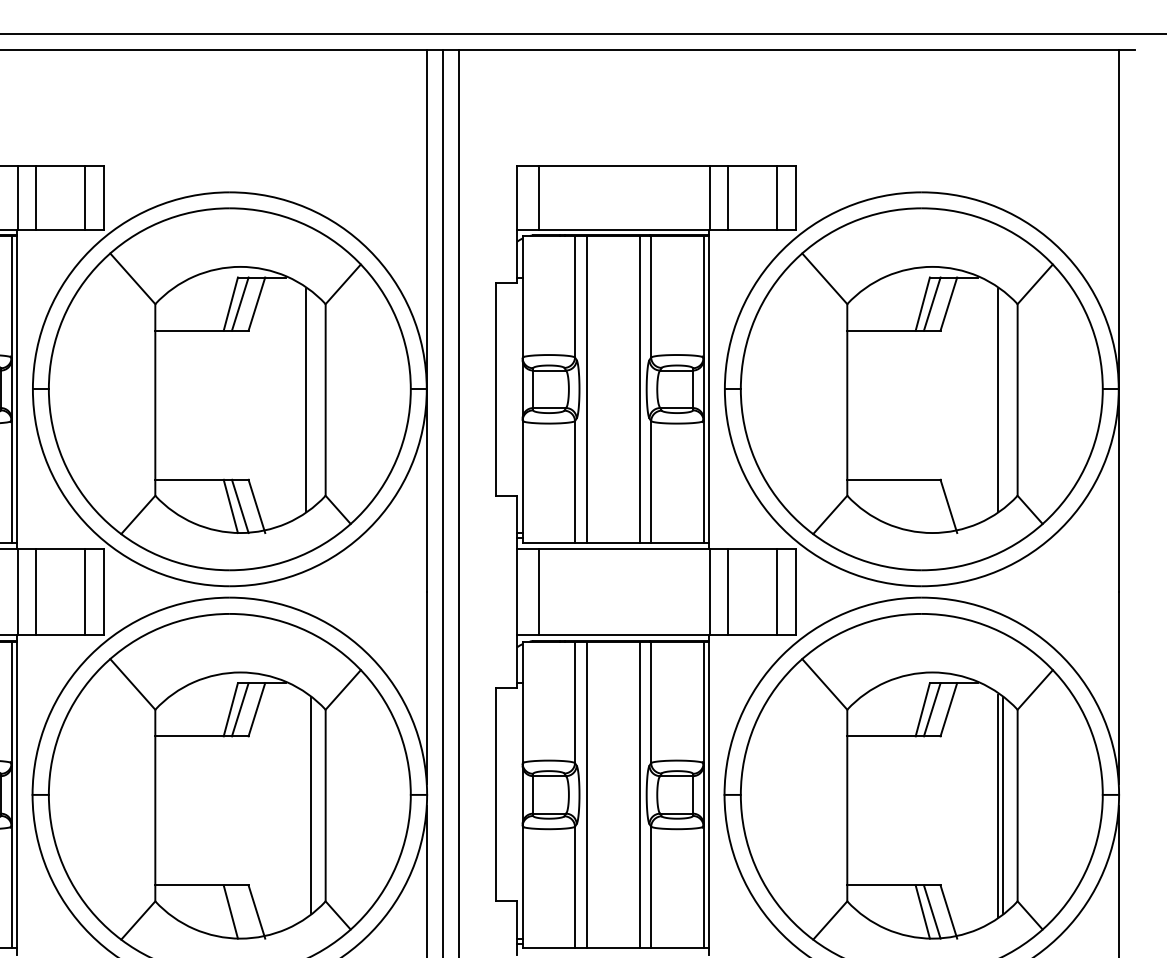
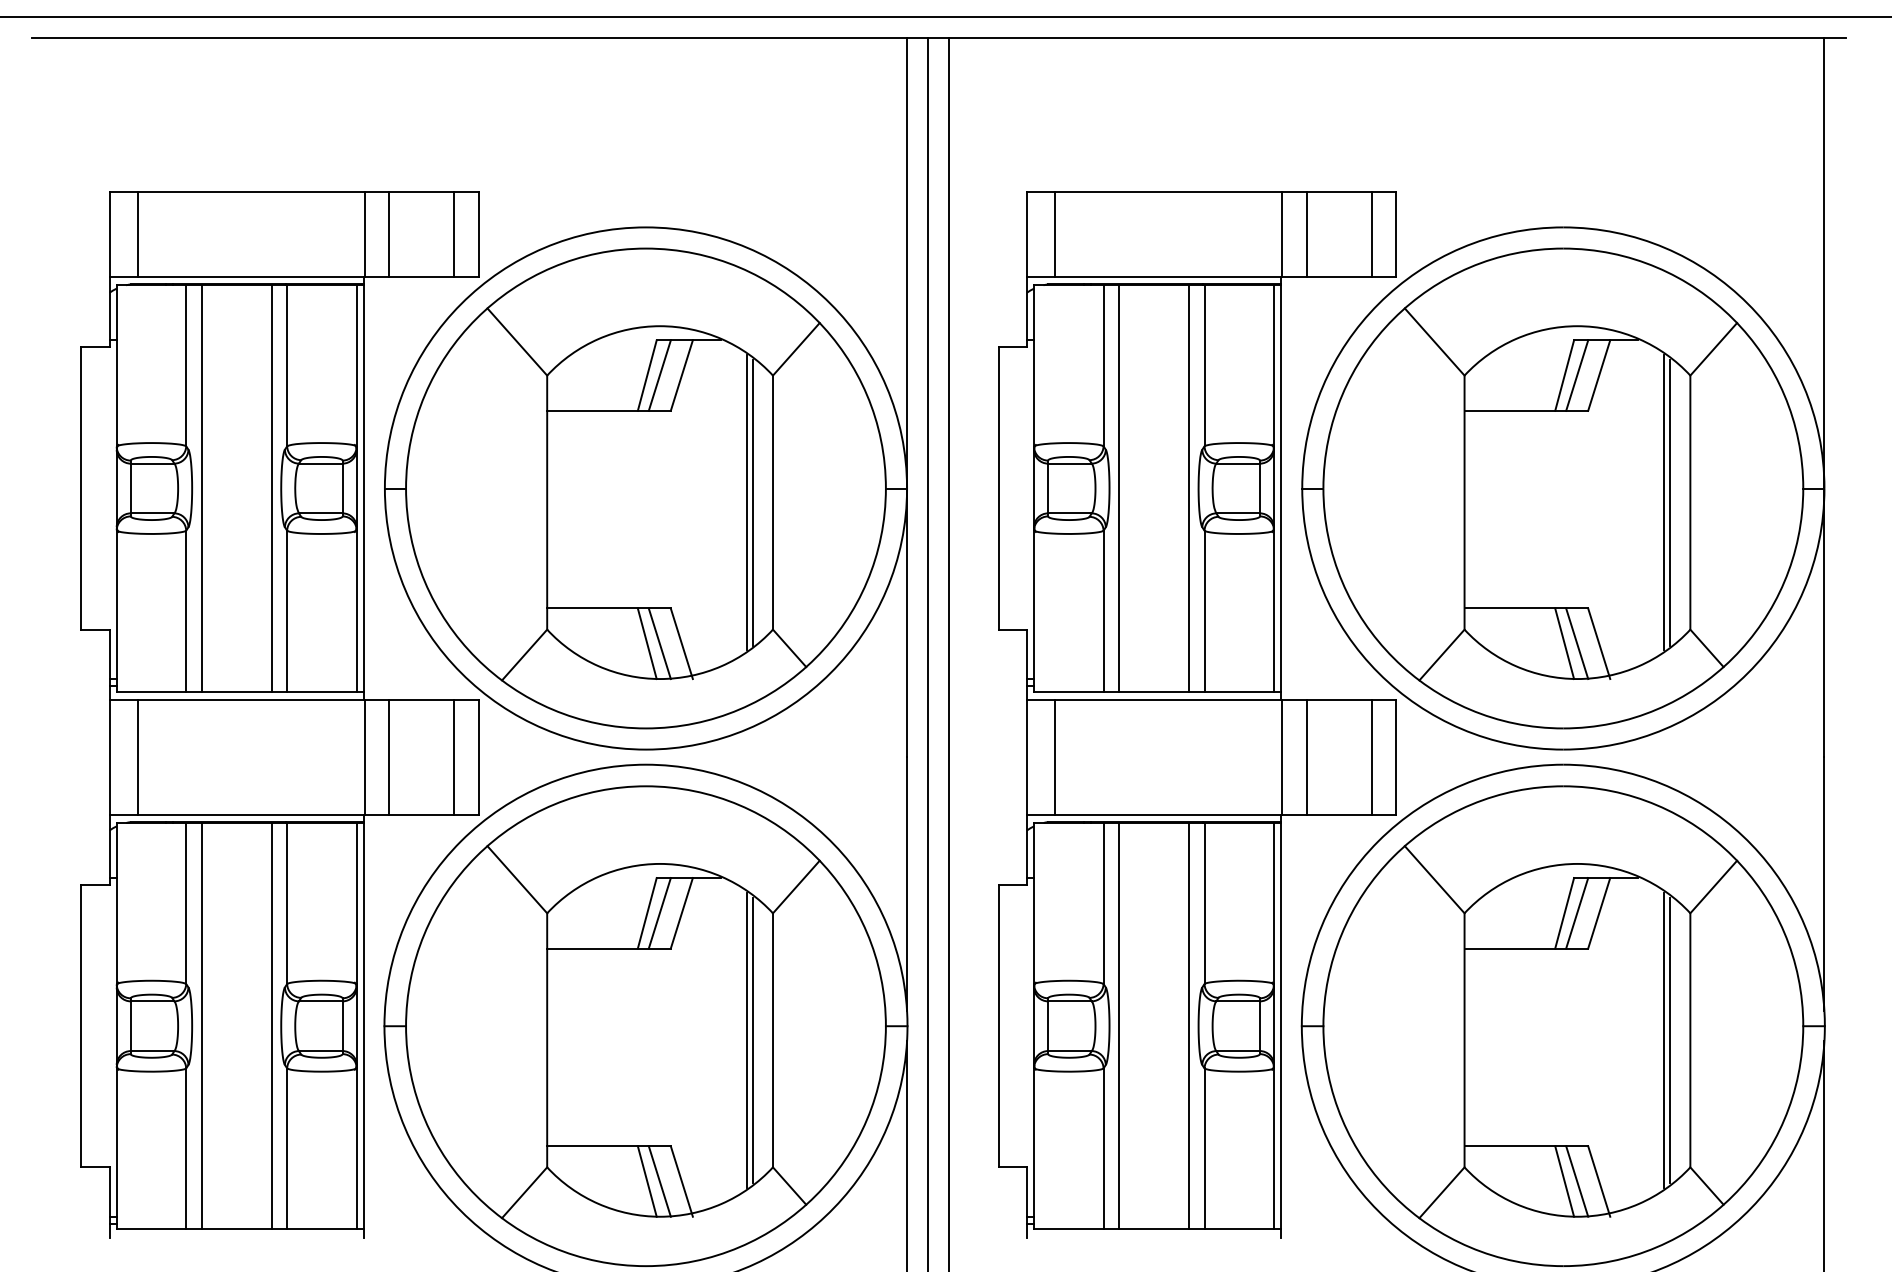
line: (310, 399) -> (753, 502), added
line: (1002, 399) -> (1670, 502), added
line: (922, 506) -> (1564, 643), added
line: (932, 506) -> (1577, 643), added
line: (305, 805) -> (746, 1040), added
line: (240, 912) -> (659, 1181), added

